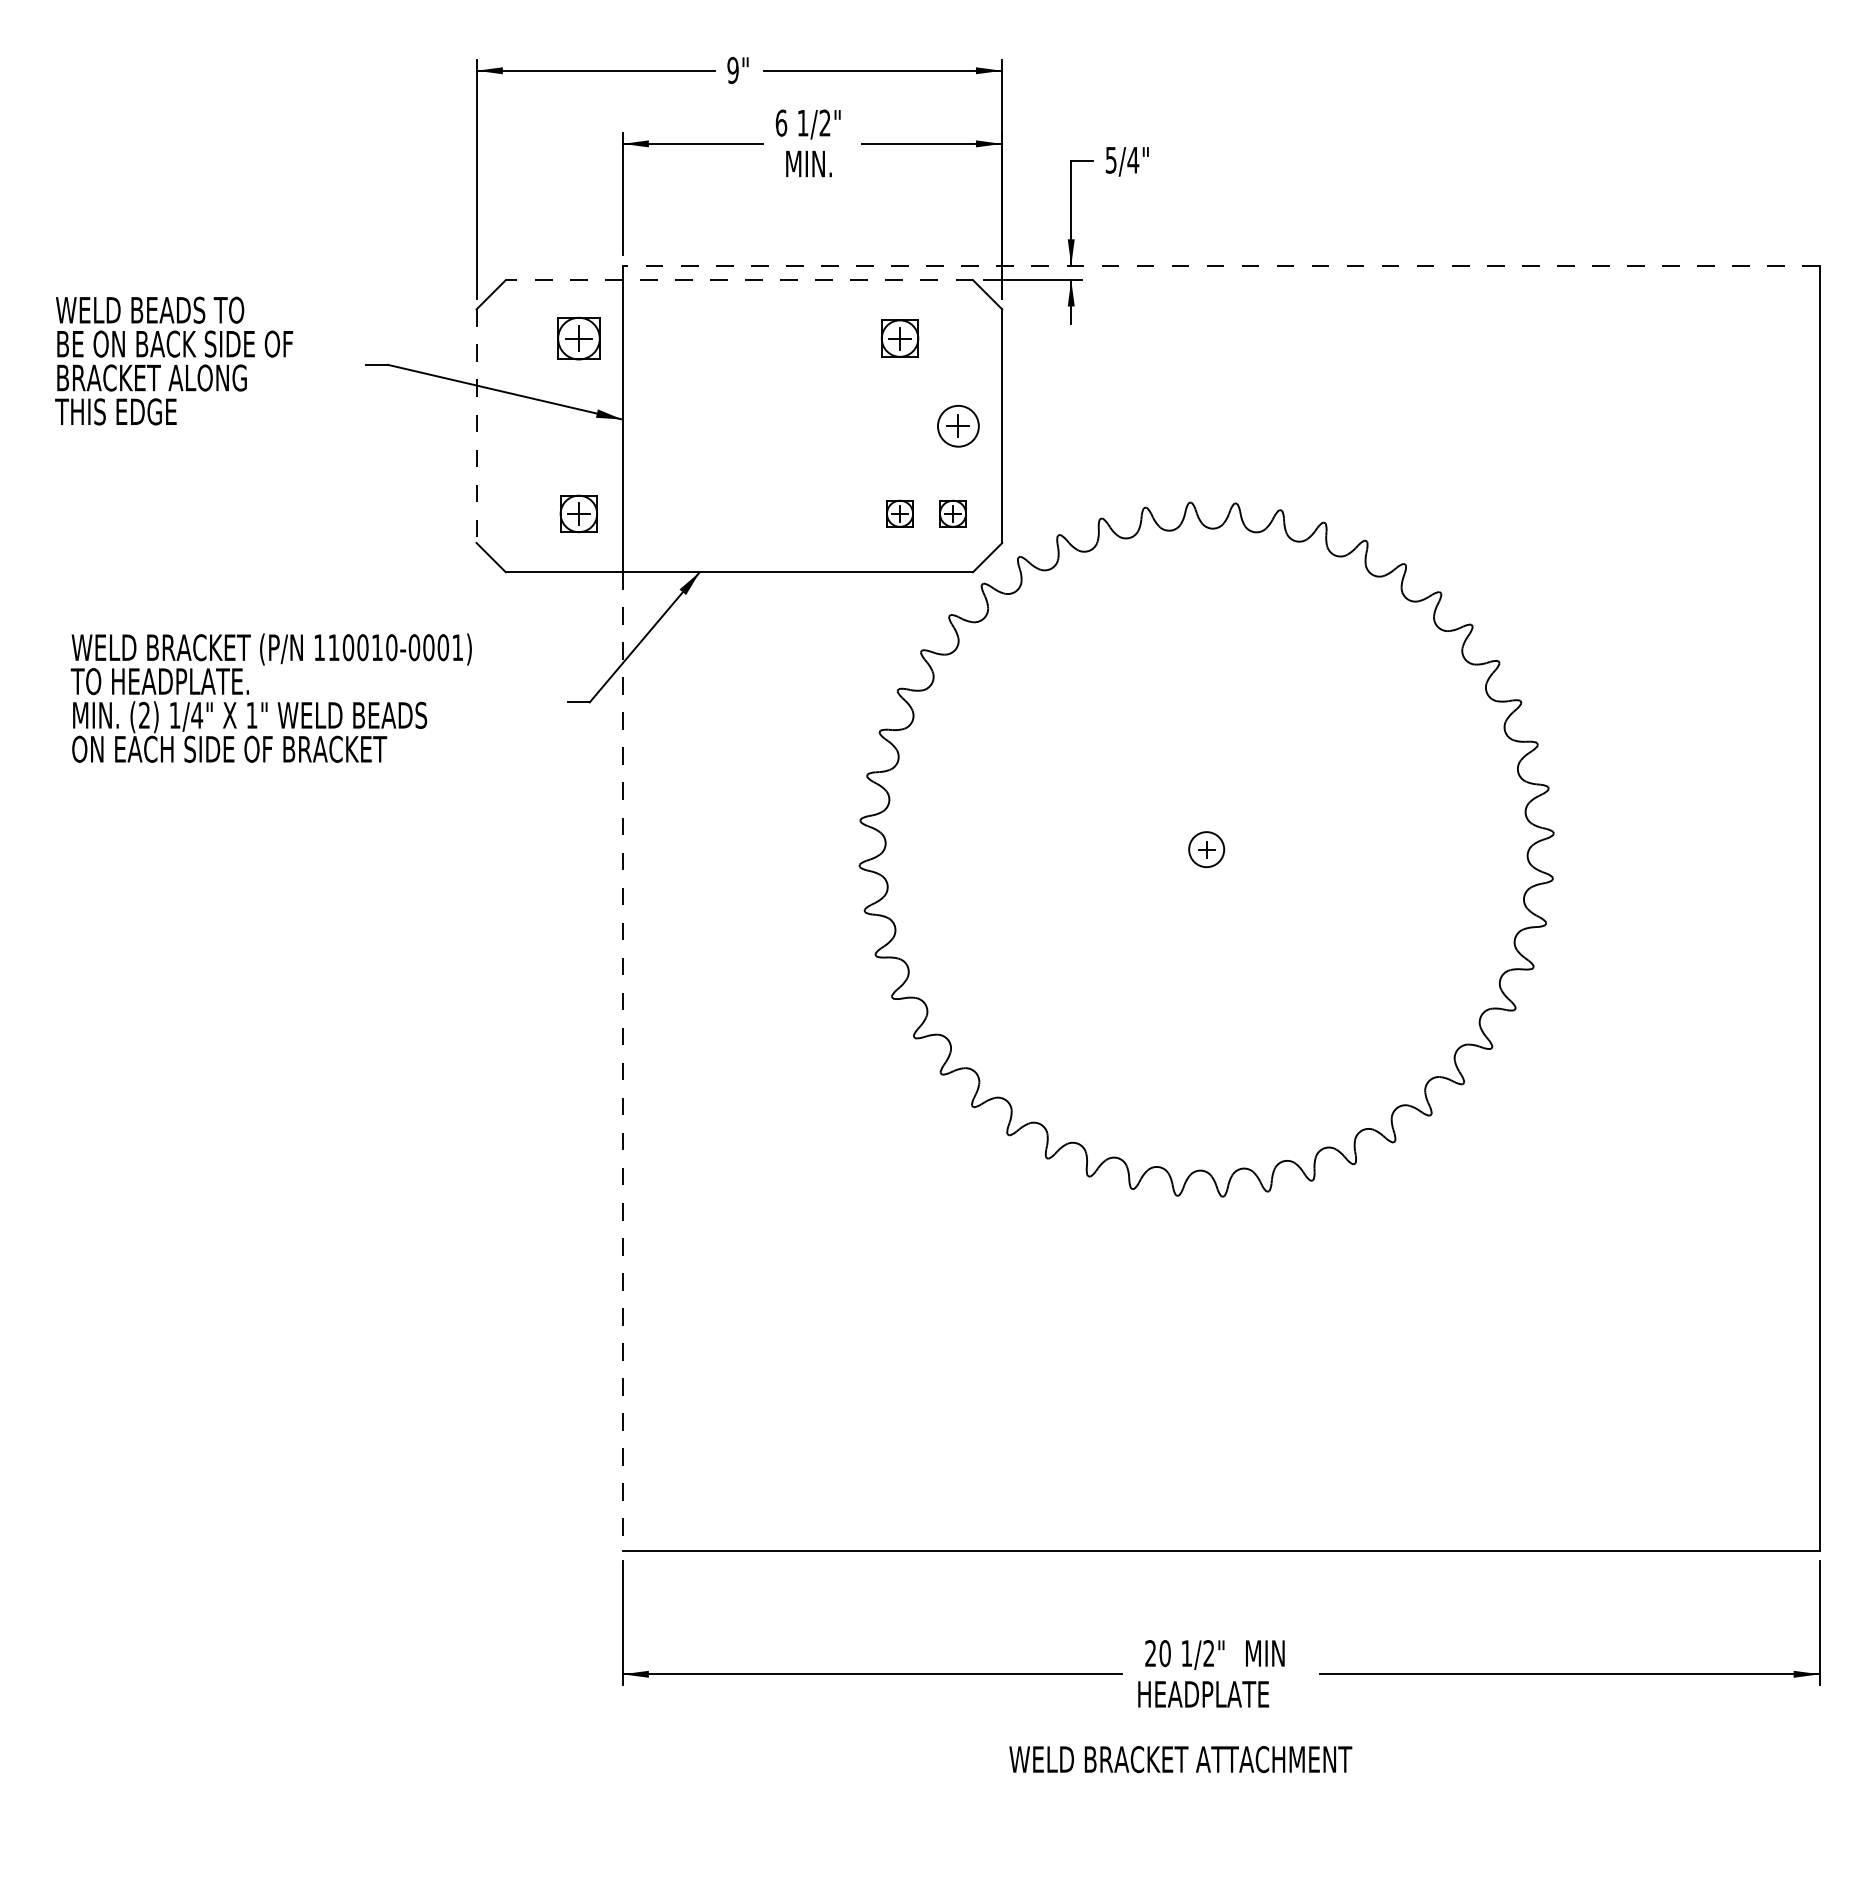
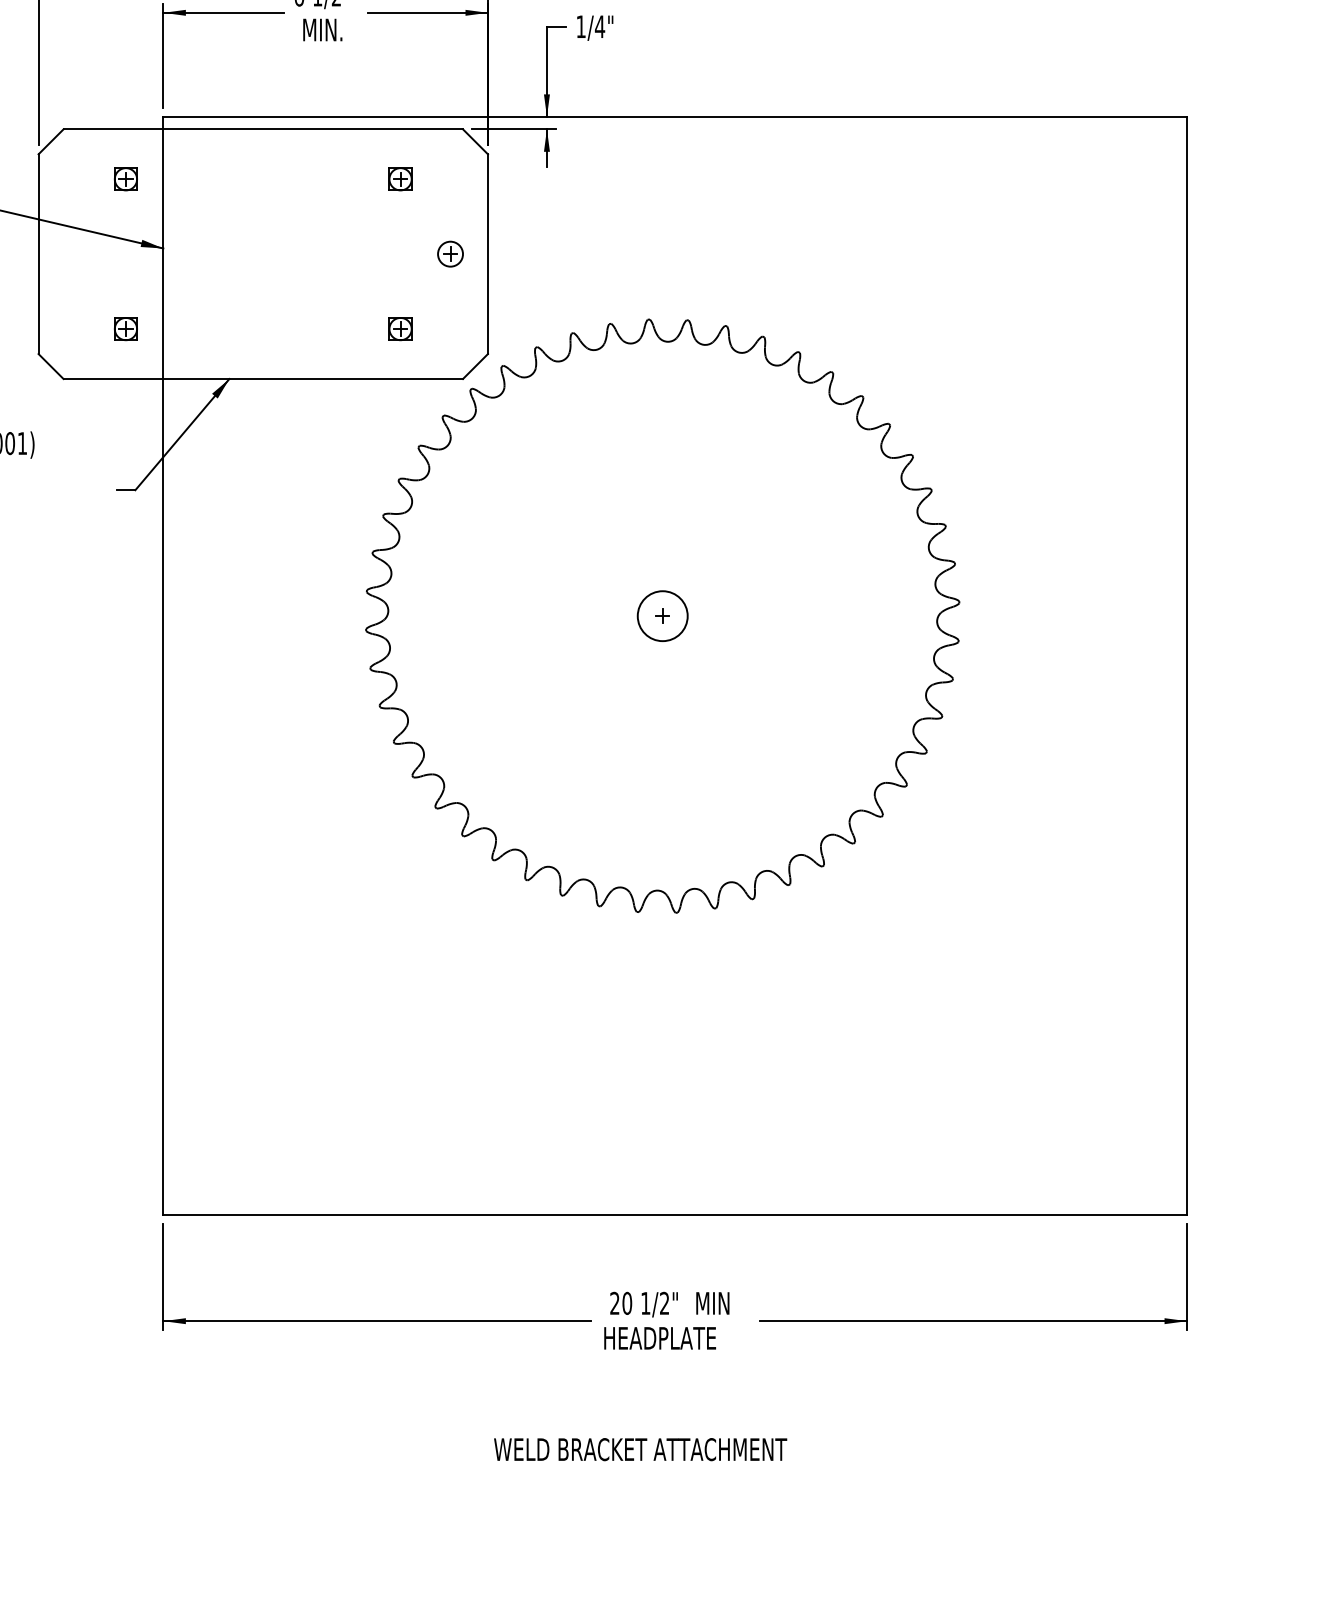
text: (1110, 160) -> (580, 27), 5/4" -> 1/4"
line: (1221, 265) -> (675, 116), dashed -> solid
line: (739, 280) -> (263, 129), dashed -> solid
part: (578, 338) -> (125, 179), size x0.62
part: (899, 338) -> (400, 179), size x0.71
part: (958, 425) -> (450, 253), size x0.71
line: (476, 426) -> (38, 254), dashed -> solid
part: (578, 513) -> (125, 328), size x0.71
part: (952, 513) -> (445, 328), removed
circle: (1206, 849) -> (662, 616), size x1.67
line: (622, 1061) -> (163, 797), dashed -> solid
text: (1180, 1759) -> (640, 1449), moved

